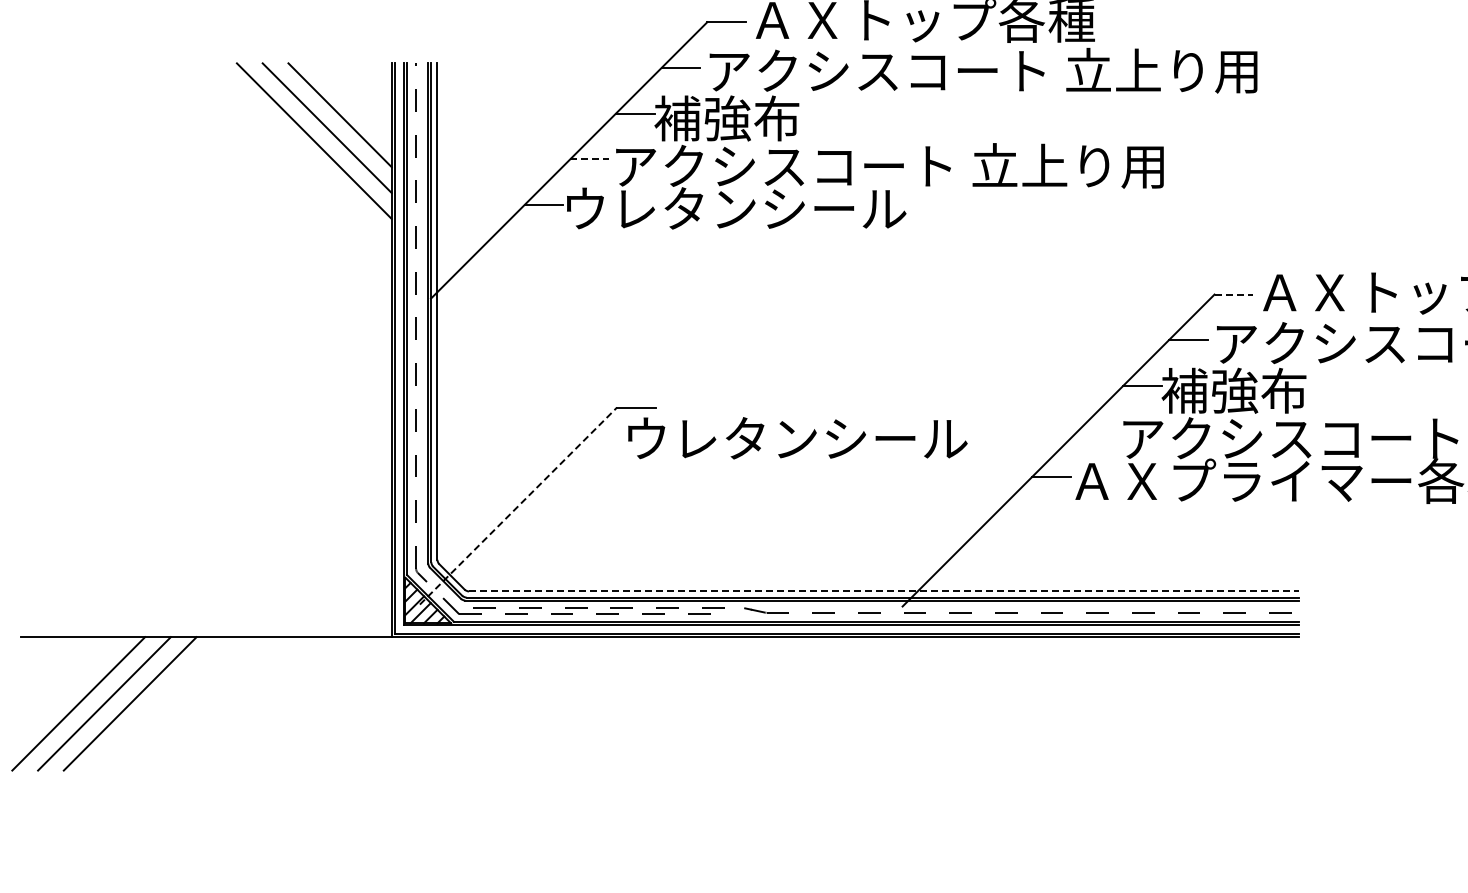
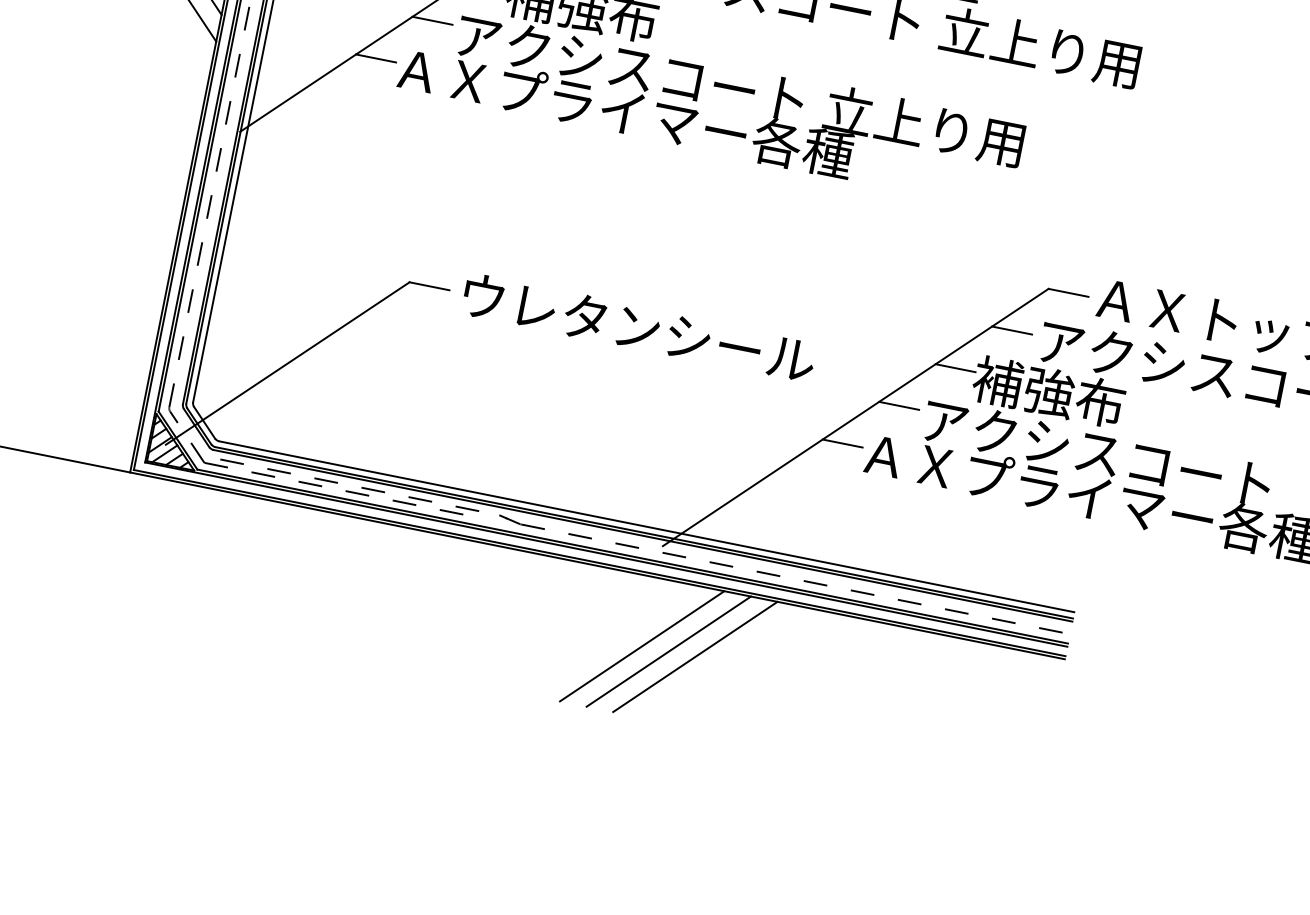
line: (590, 159) -> (433, 21), dashed -> solid
text: (786, 208) -> (625, 112), ウレタンシール -> ＡＸプライマー各種
line: (1234, 294) -> (1069, 292), dashed -> solid
line: (1096, 431) -> (898, 405), added
text: (797, 438) -> (638, 328), moved
line: (518, 505) -> (287, 362), dashed -> solid
line: (883, 591) -> (646, 526), dashed -> solid
line: (901, 703) -> (641, 645), added
line: (927, 703) -> (668, 651), added
line: (953, 703) -> (695, 656), added

